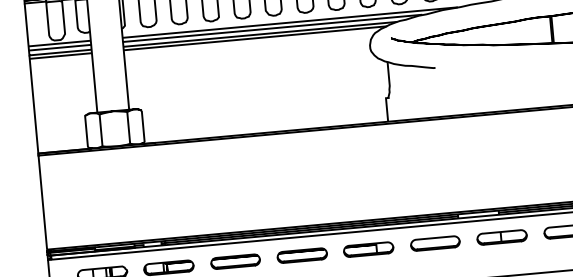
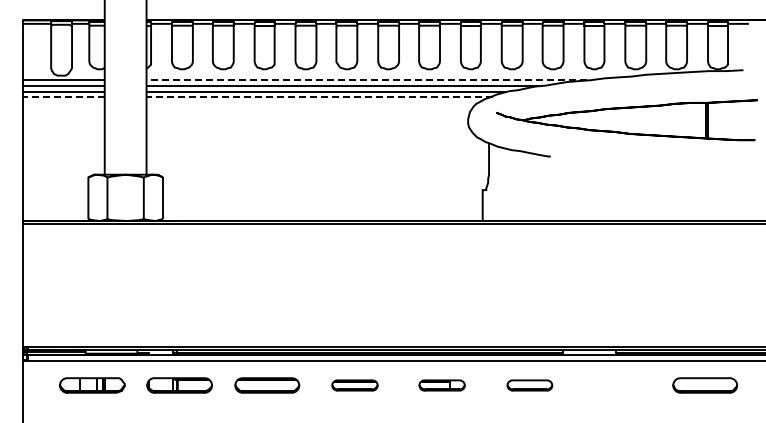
line: (289, 22) -> (366, 80), solid -> dashed
line: (255, 38) -> (319, 96), solid -> dashed
line: (60, 55) -> (63, 96), solid -> dashed
part: (502, 237) -> (617, 385), removed
part: (435, 243) -> (529, 385), size x0.7
part: (368, 249) -> (441, 385), size x0.7
part: (301, 255) -> (354, 385), size x0.7

